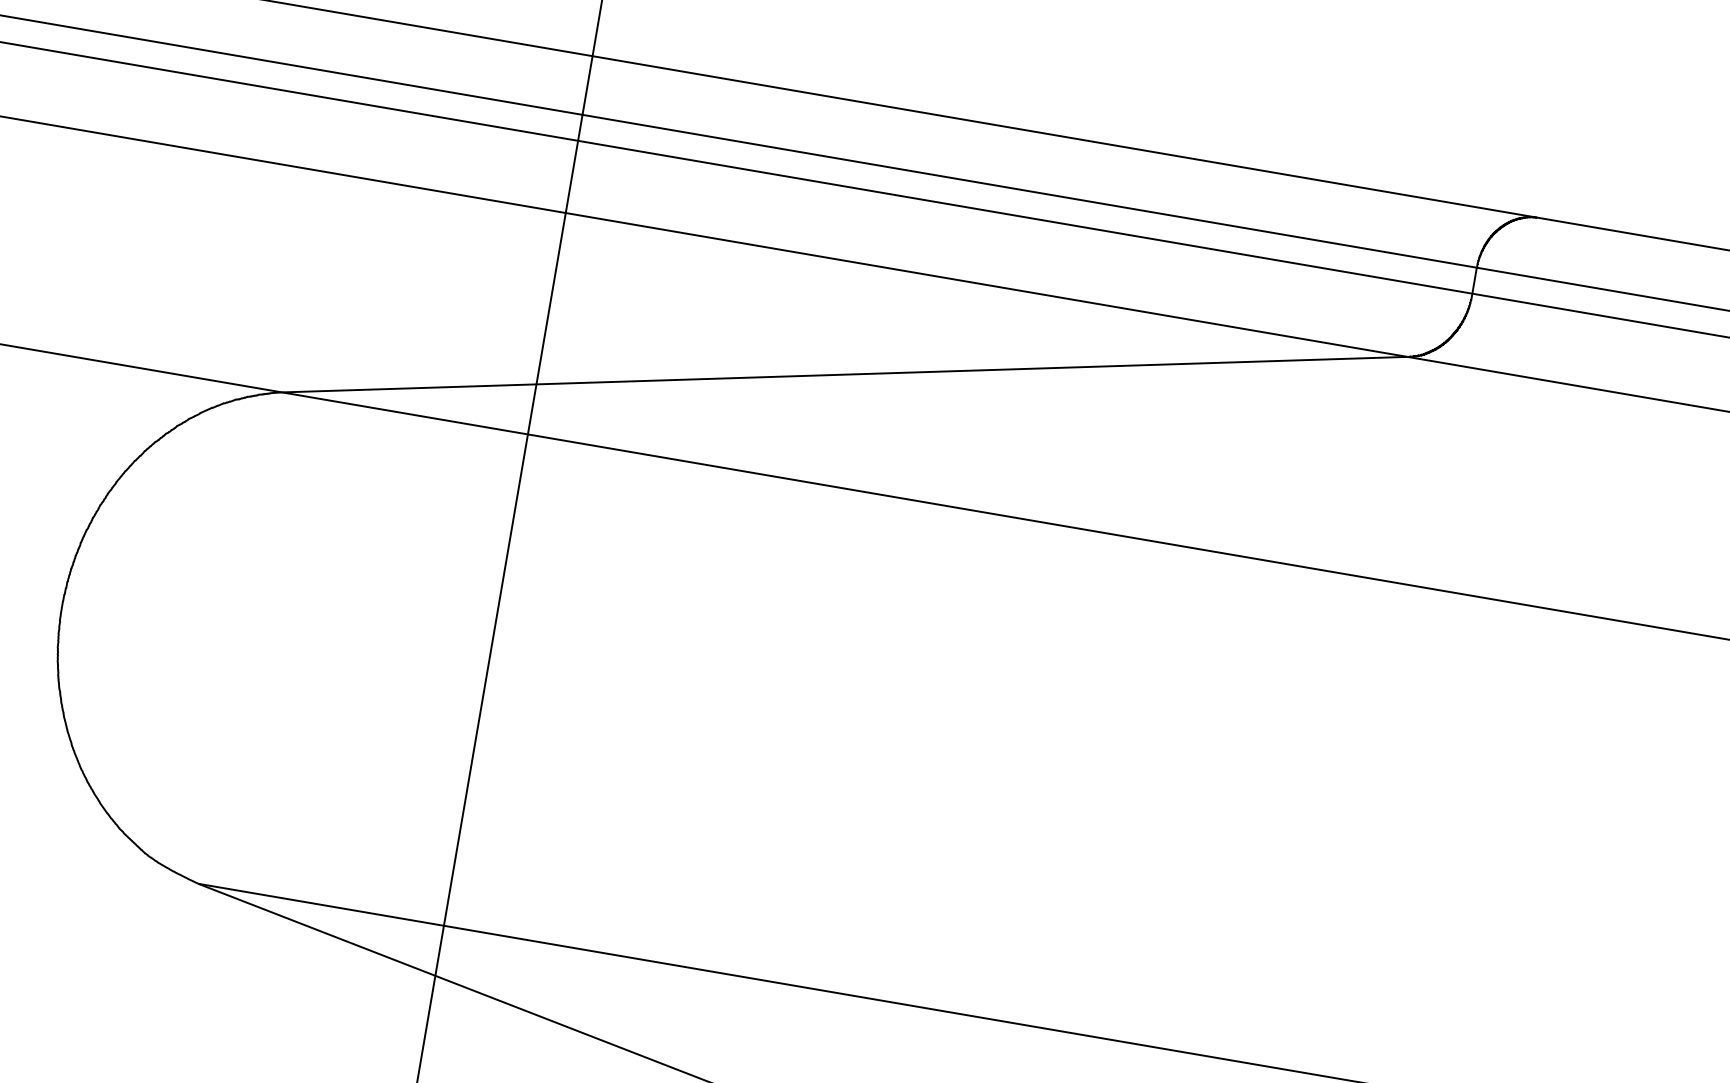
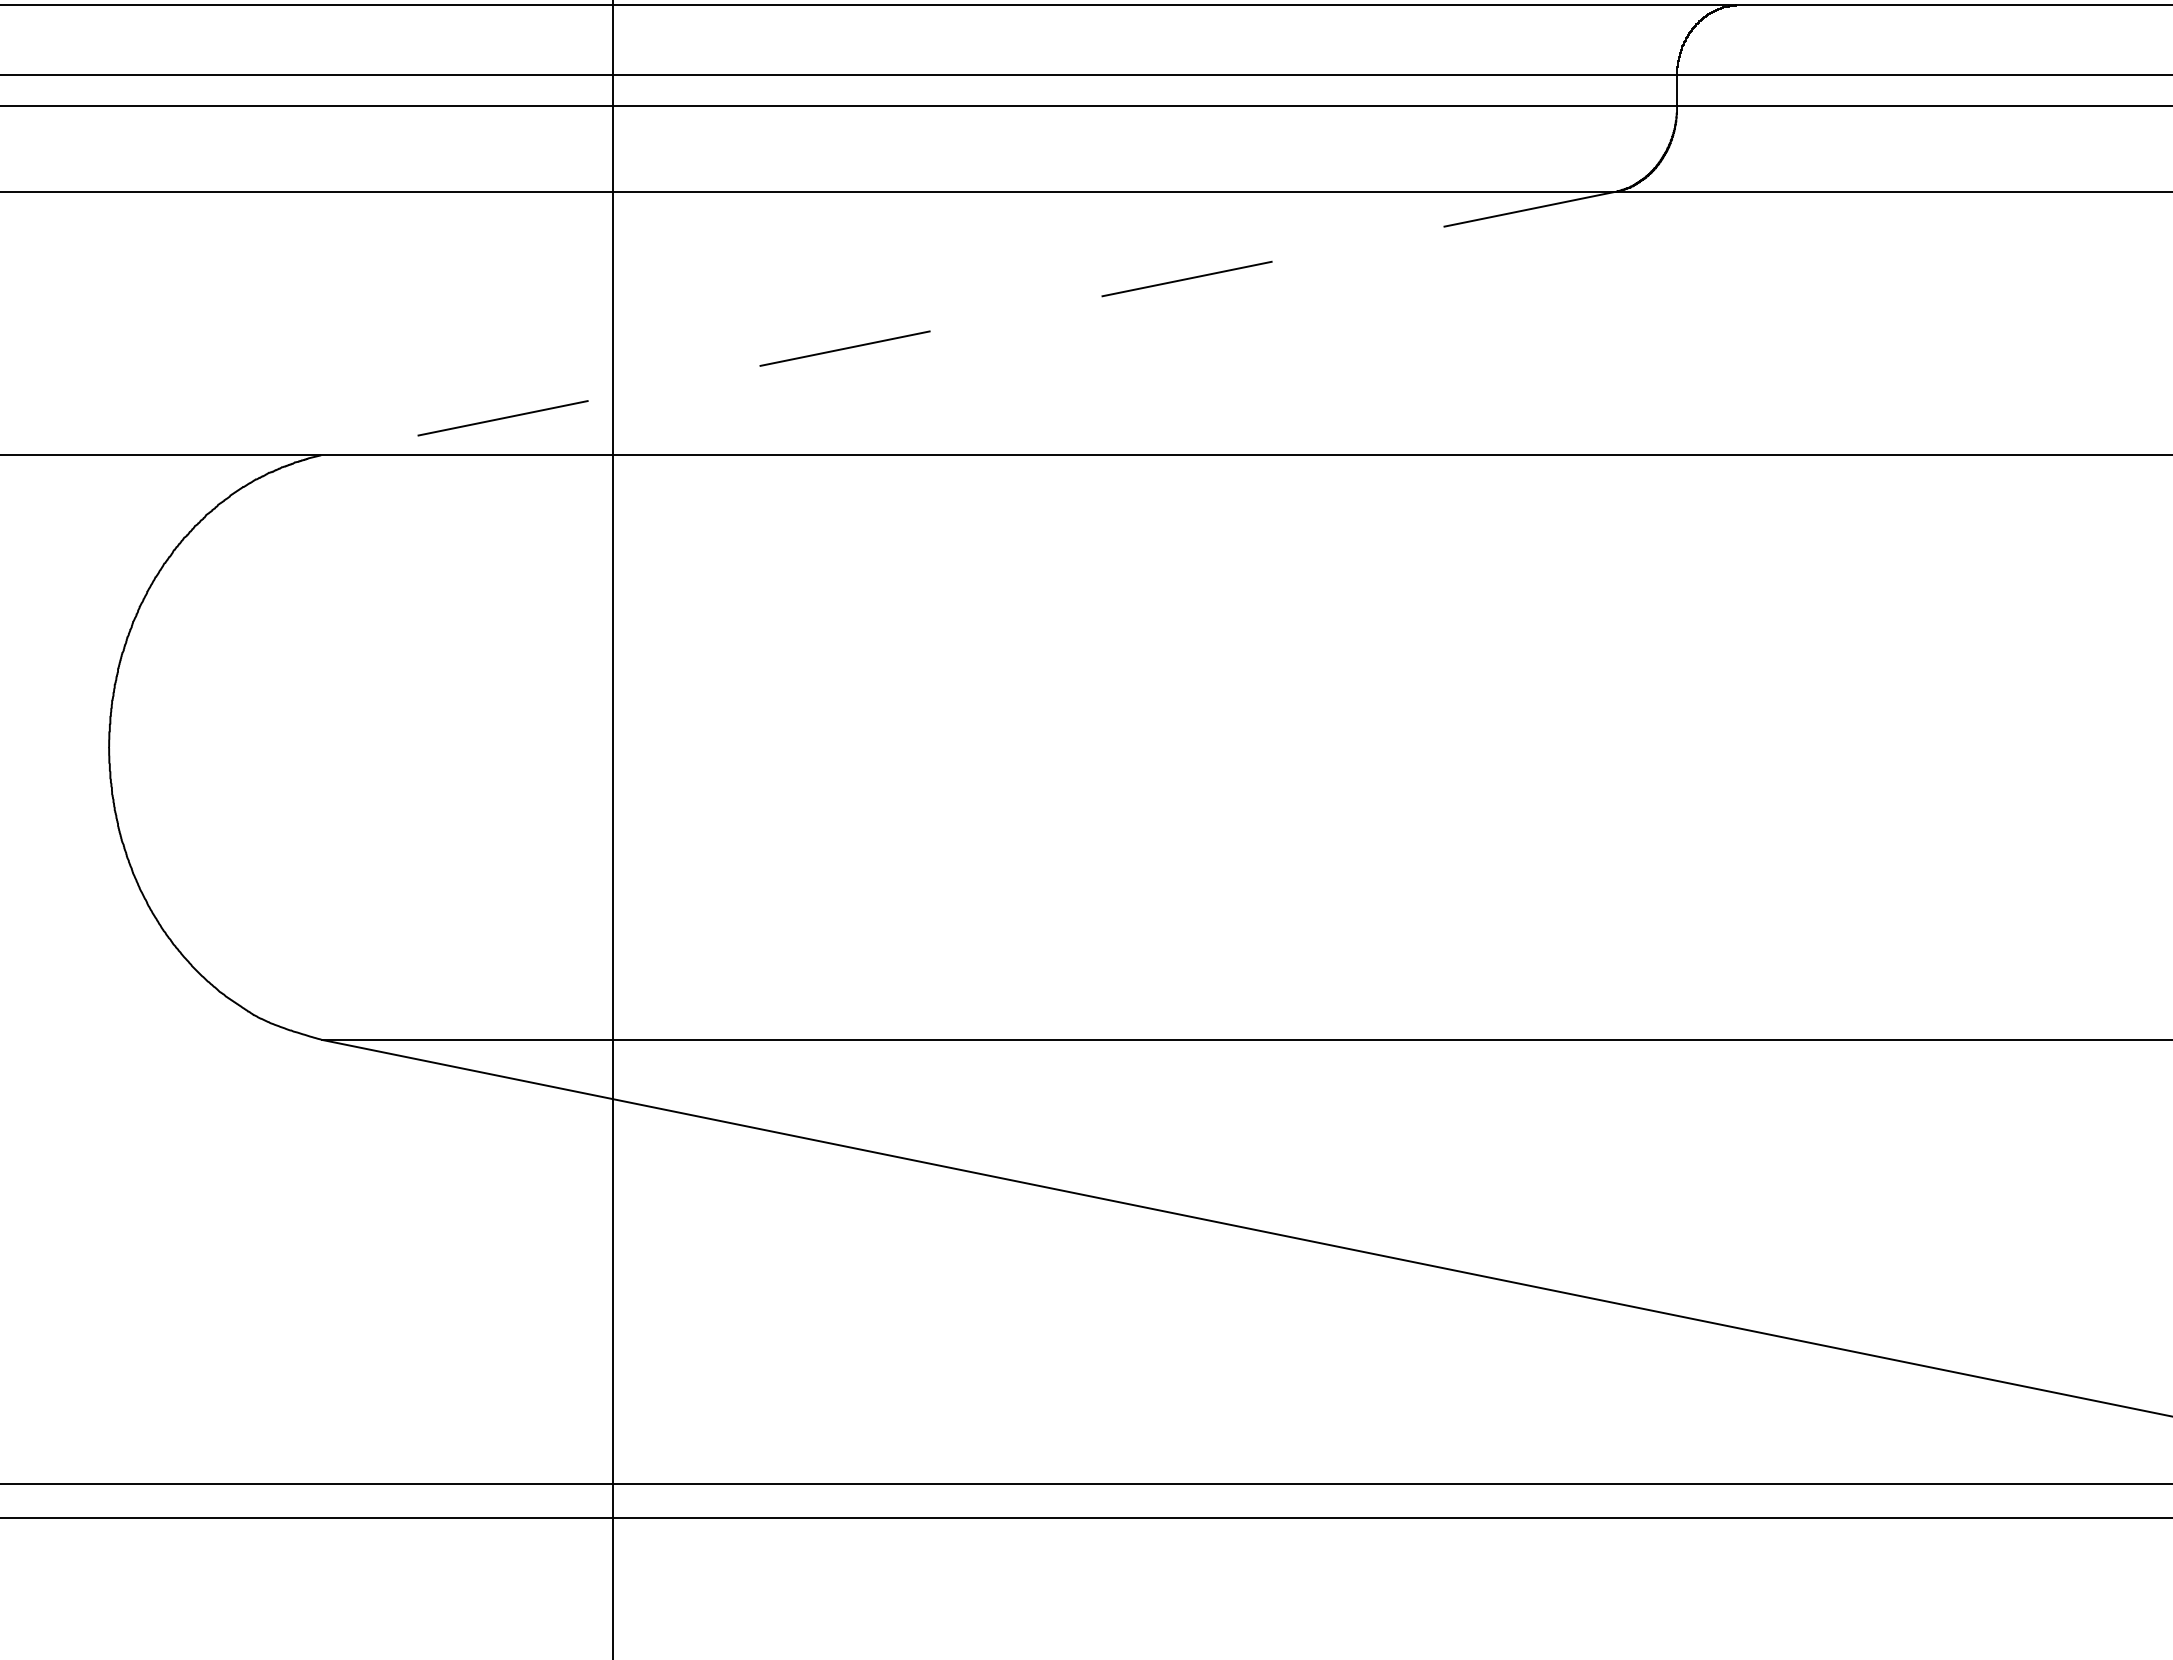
line: (844, 374) -> (967, 323), solid -> dashed

